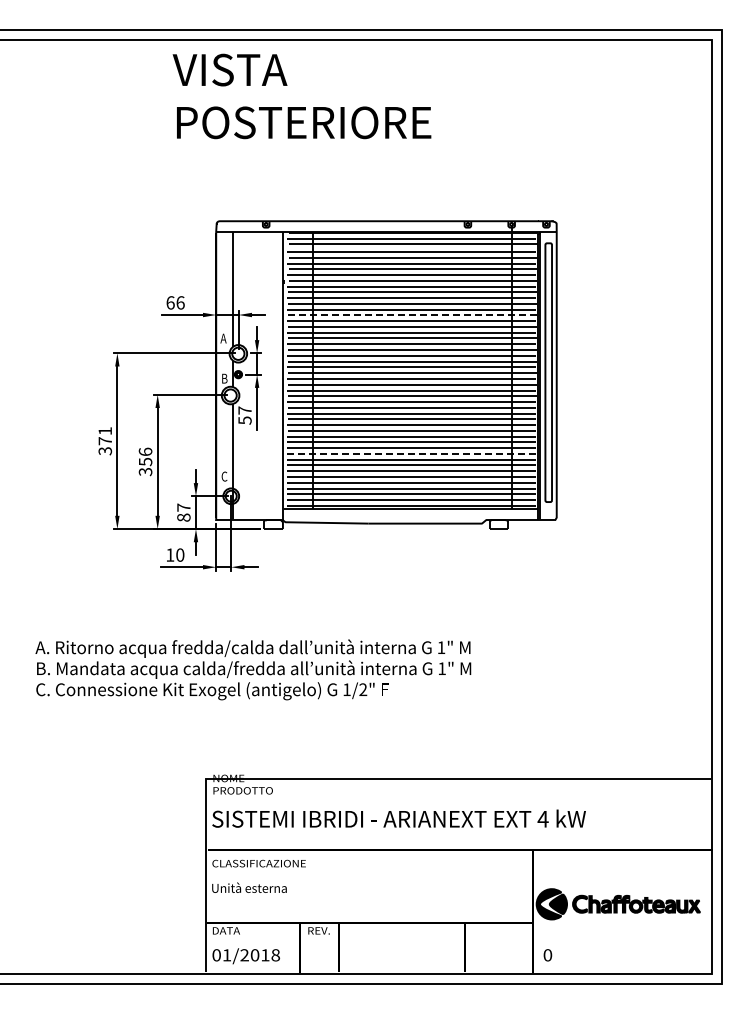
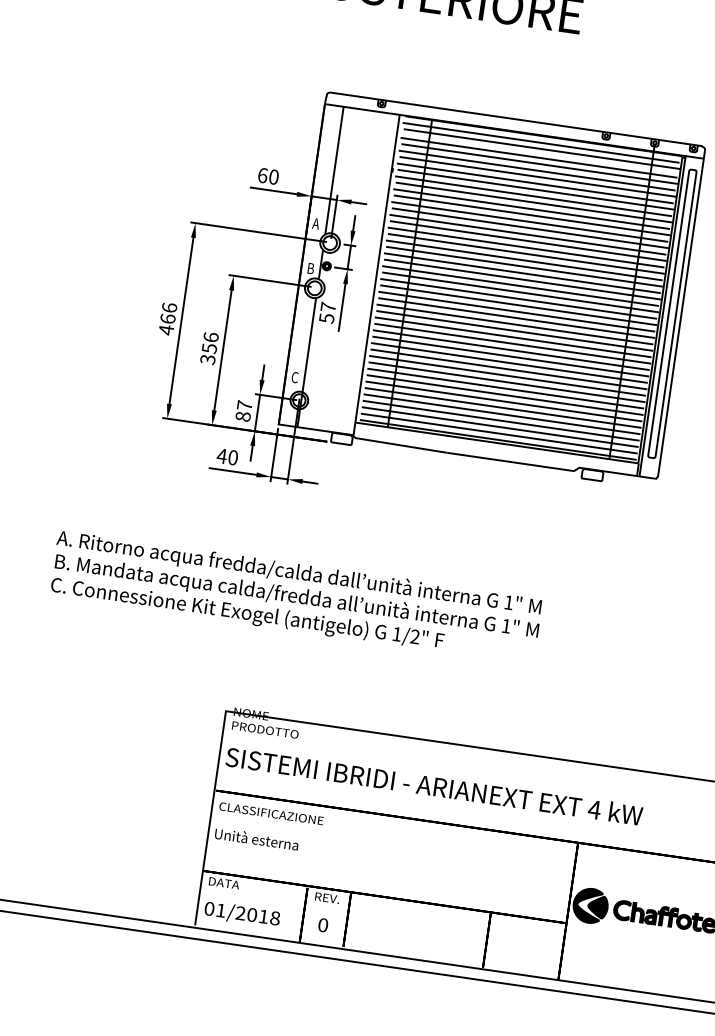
text: (180, 302) -> (273, 176), 66 -> 60
line: (413, 315) -> (531, 228), dashed -> solid
text: (105, 441) -> (168, 319), 371 -> 466
line: (412, 453) -> (507, 381), dashed -> solid
text: (169, 554) -> (221, 455), 10 -> 40
text: (547, 955) -> (322, 925), moved

